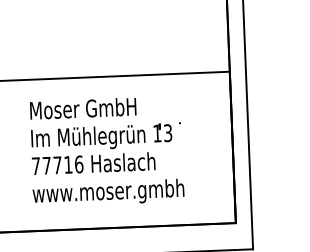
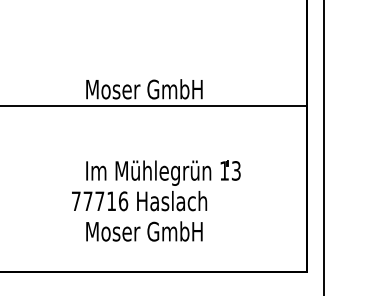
text: (83, 108) -> (144, 89), moved
text: (93, 164) -> (139, 201), moved
text: (108, 192) -> (168, 233), www.moser.gmbh -> Moser GmbH

